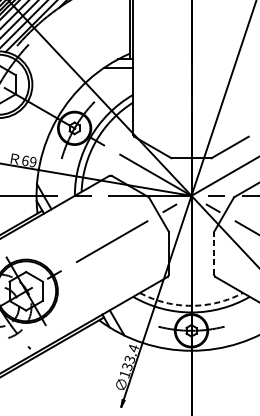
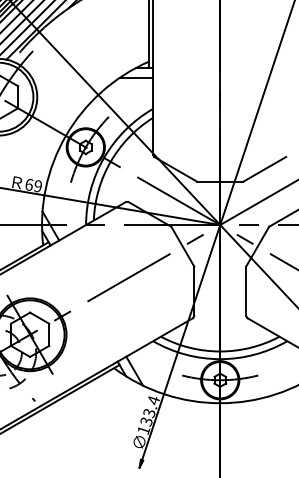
line: (214, 253) -> (246, 291), dashed -> solid
arc: (191, 305) -> (220, 351), dashed -> solid

